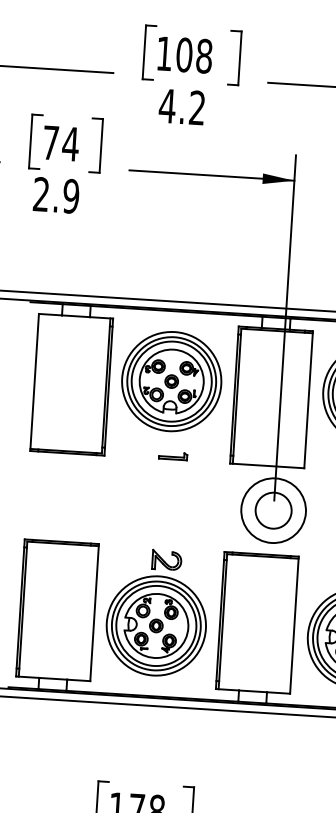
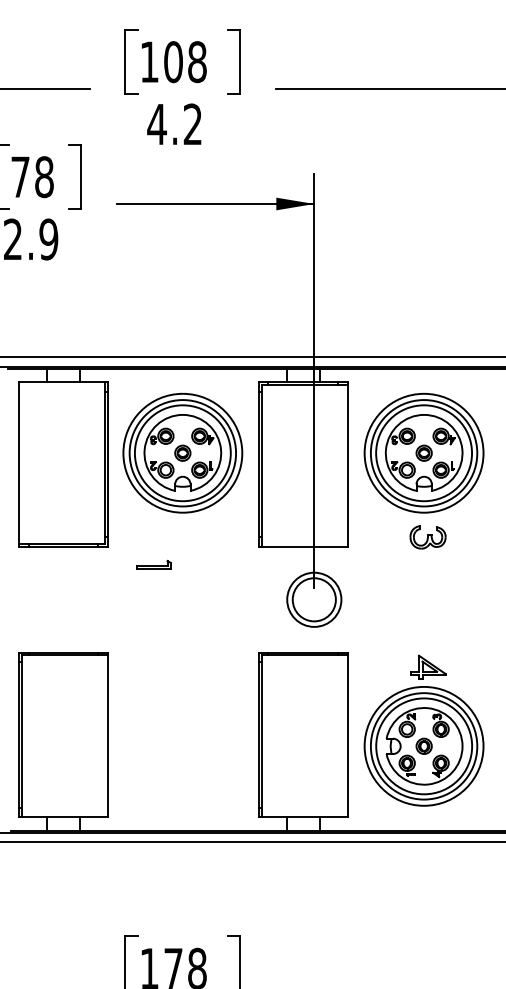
text: (70, 144) -> (44, 177), 74 -> 78
part: (172, 455) -> (153, 564), moved
circle: (273, 510) -> (314, 599), size x0.7
part: (156, 612) -> (182, 730), removed

